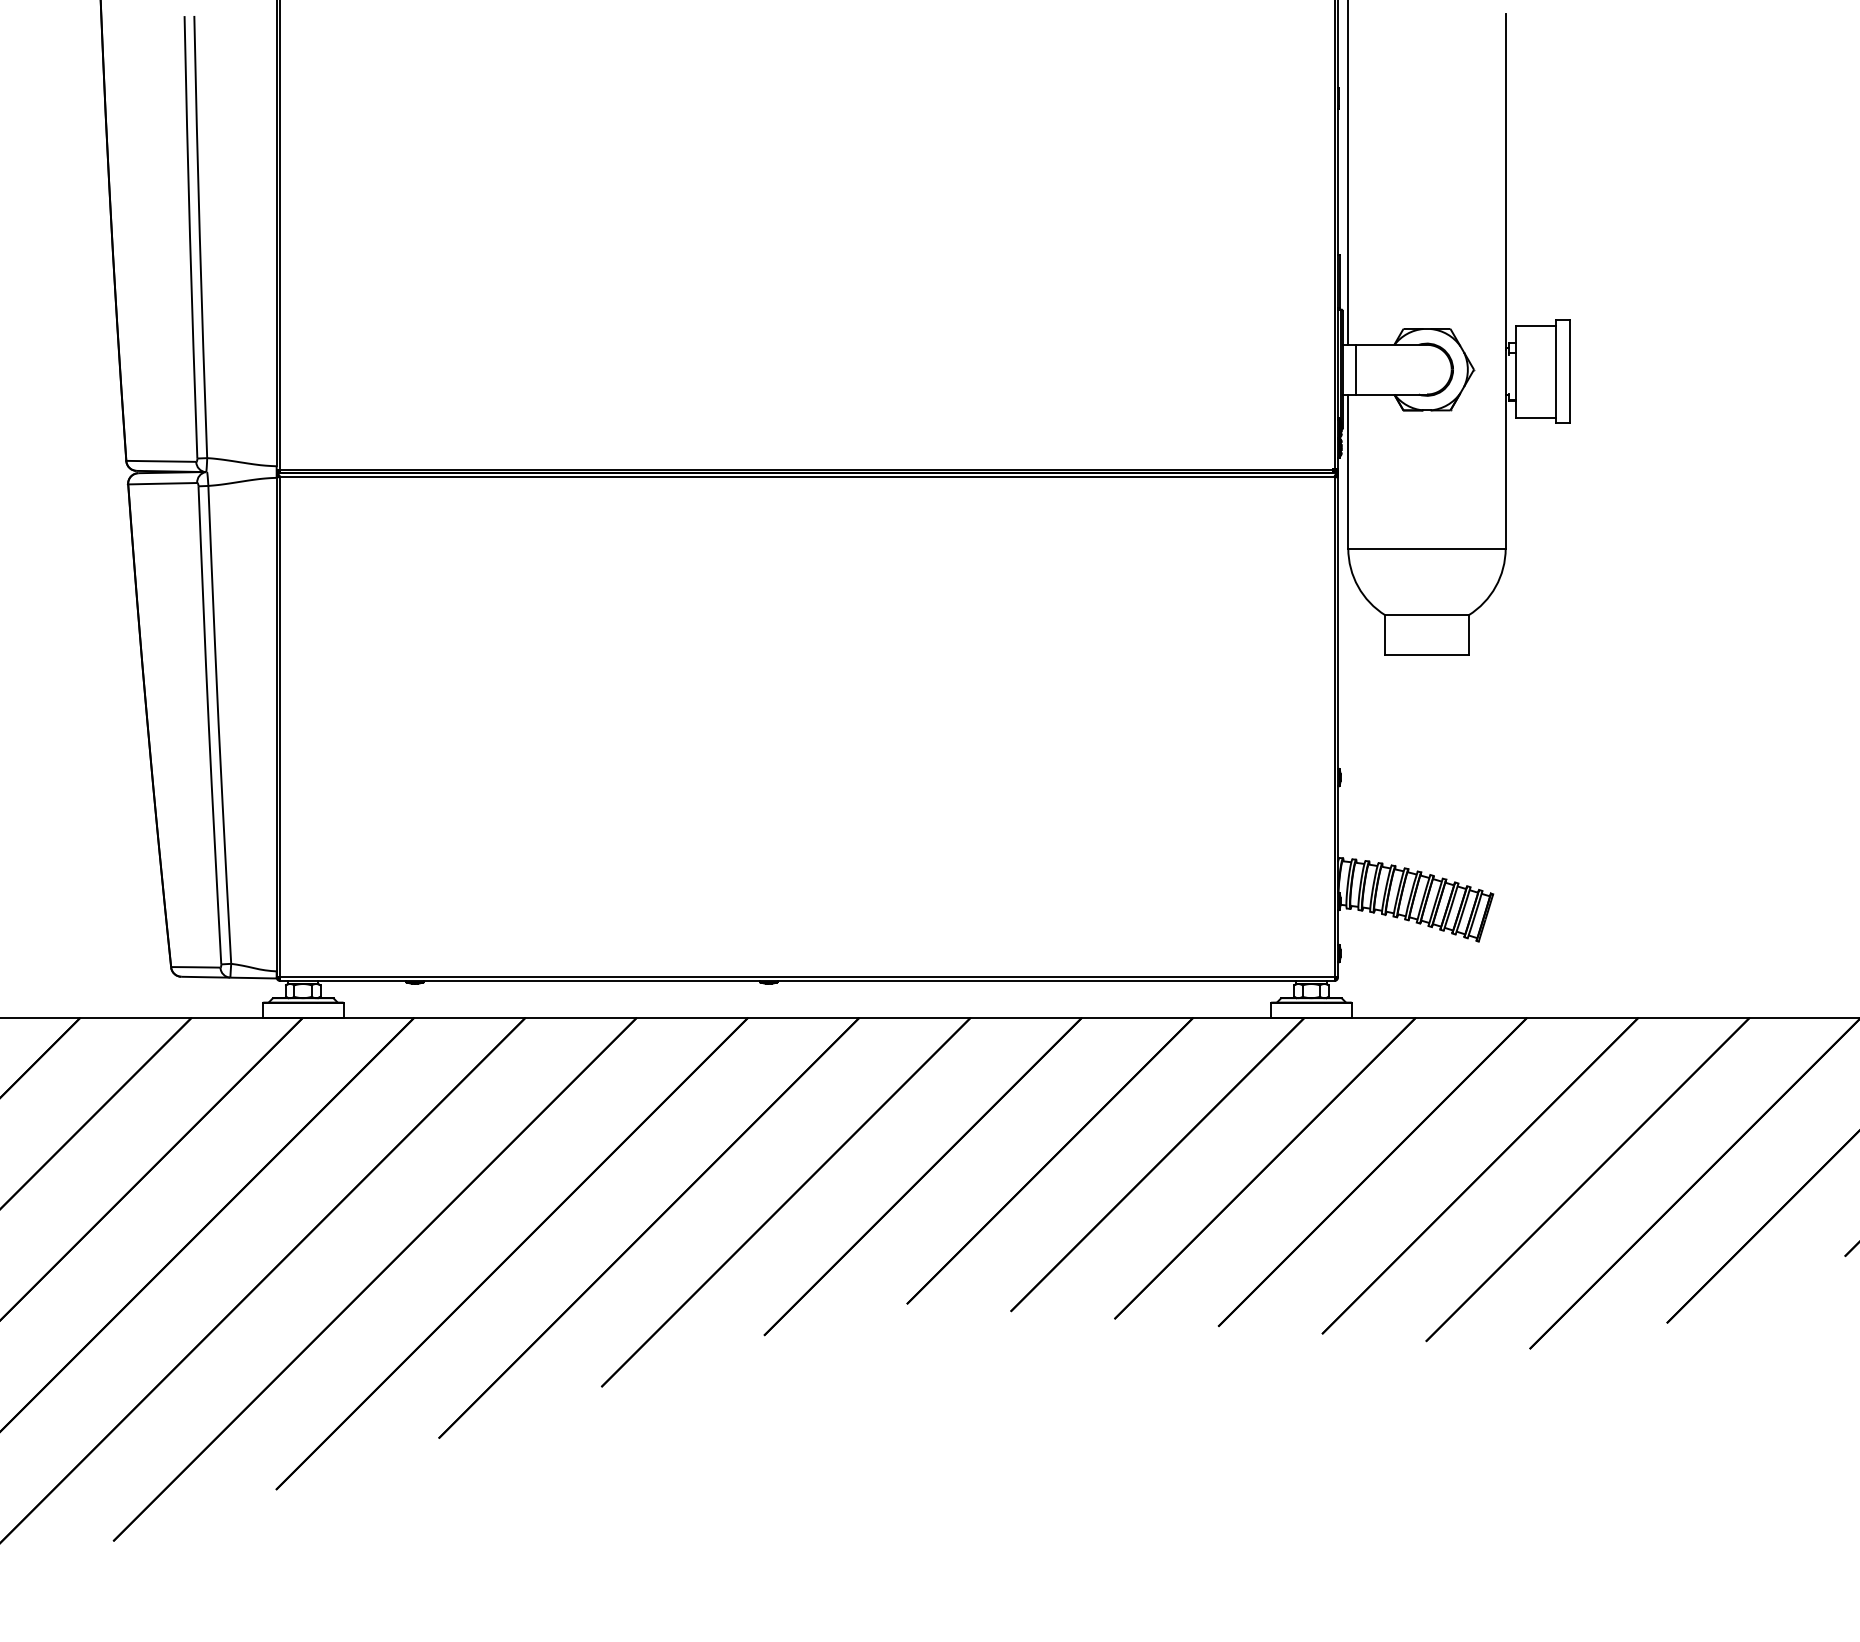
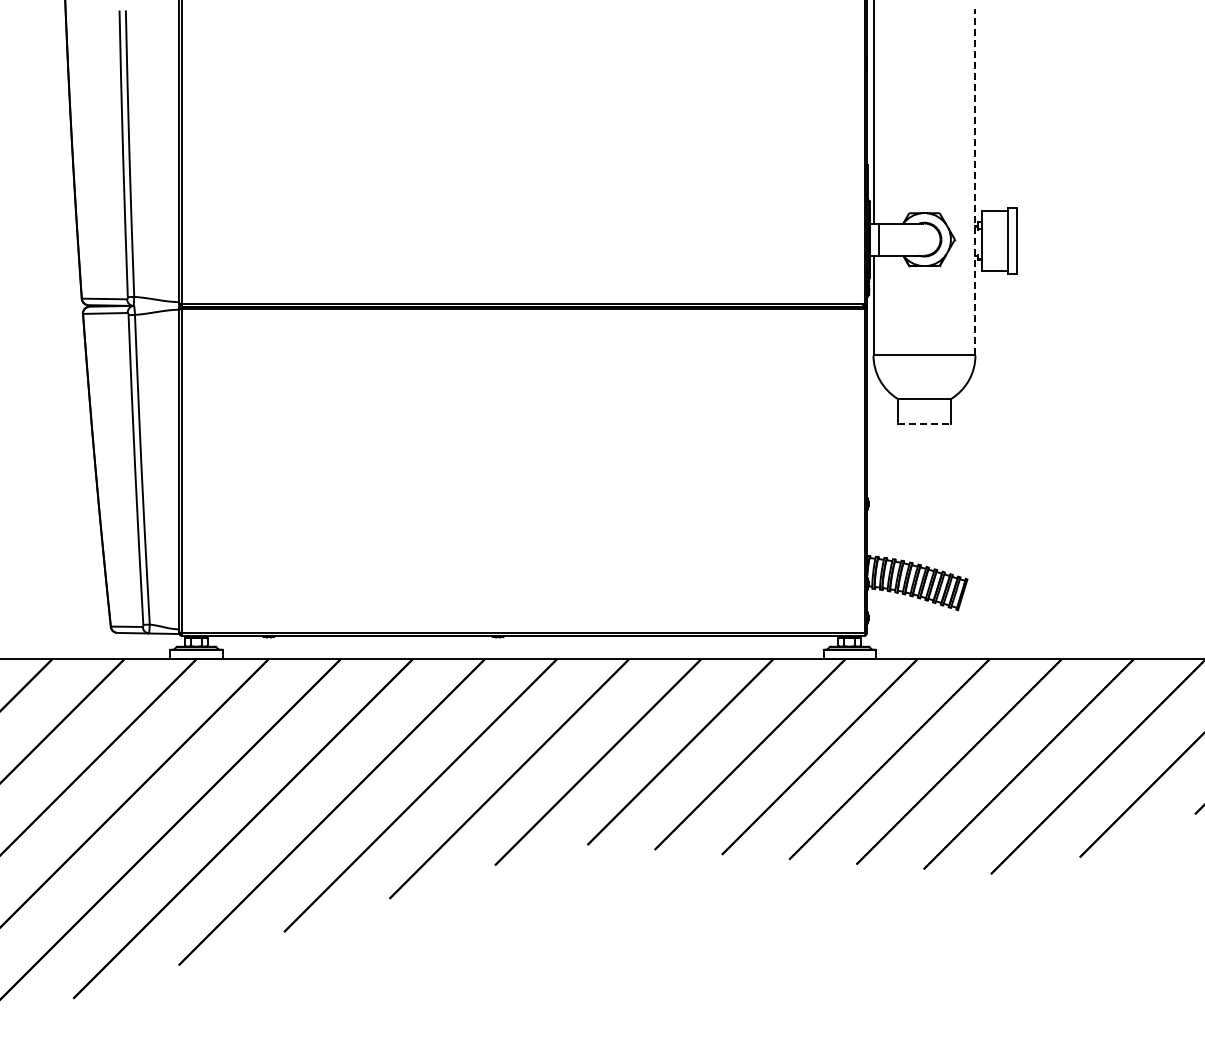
line: (1505, 280) -> (975, 181), solid -> dashed
line: (1427, 655) -> (924, 424), solid -> dashed

